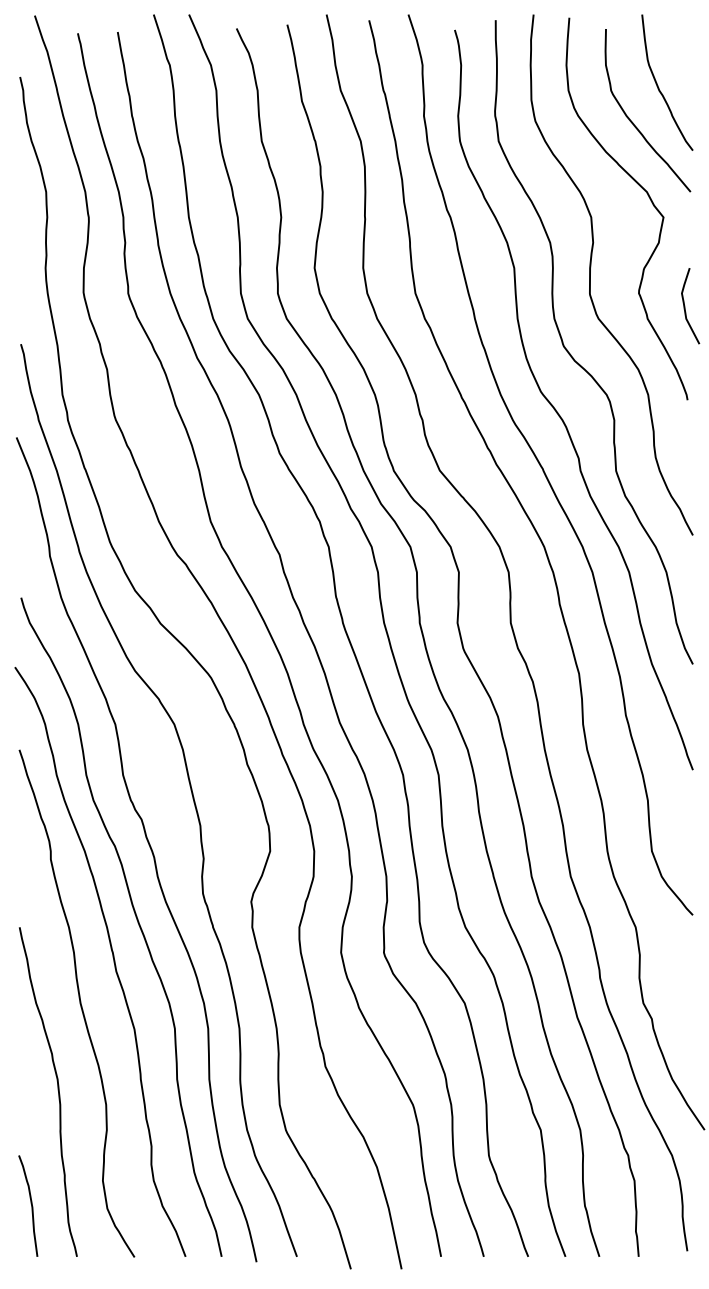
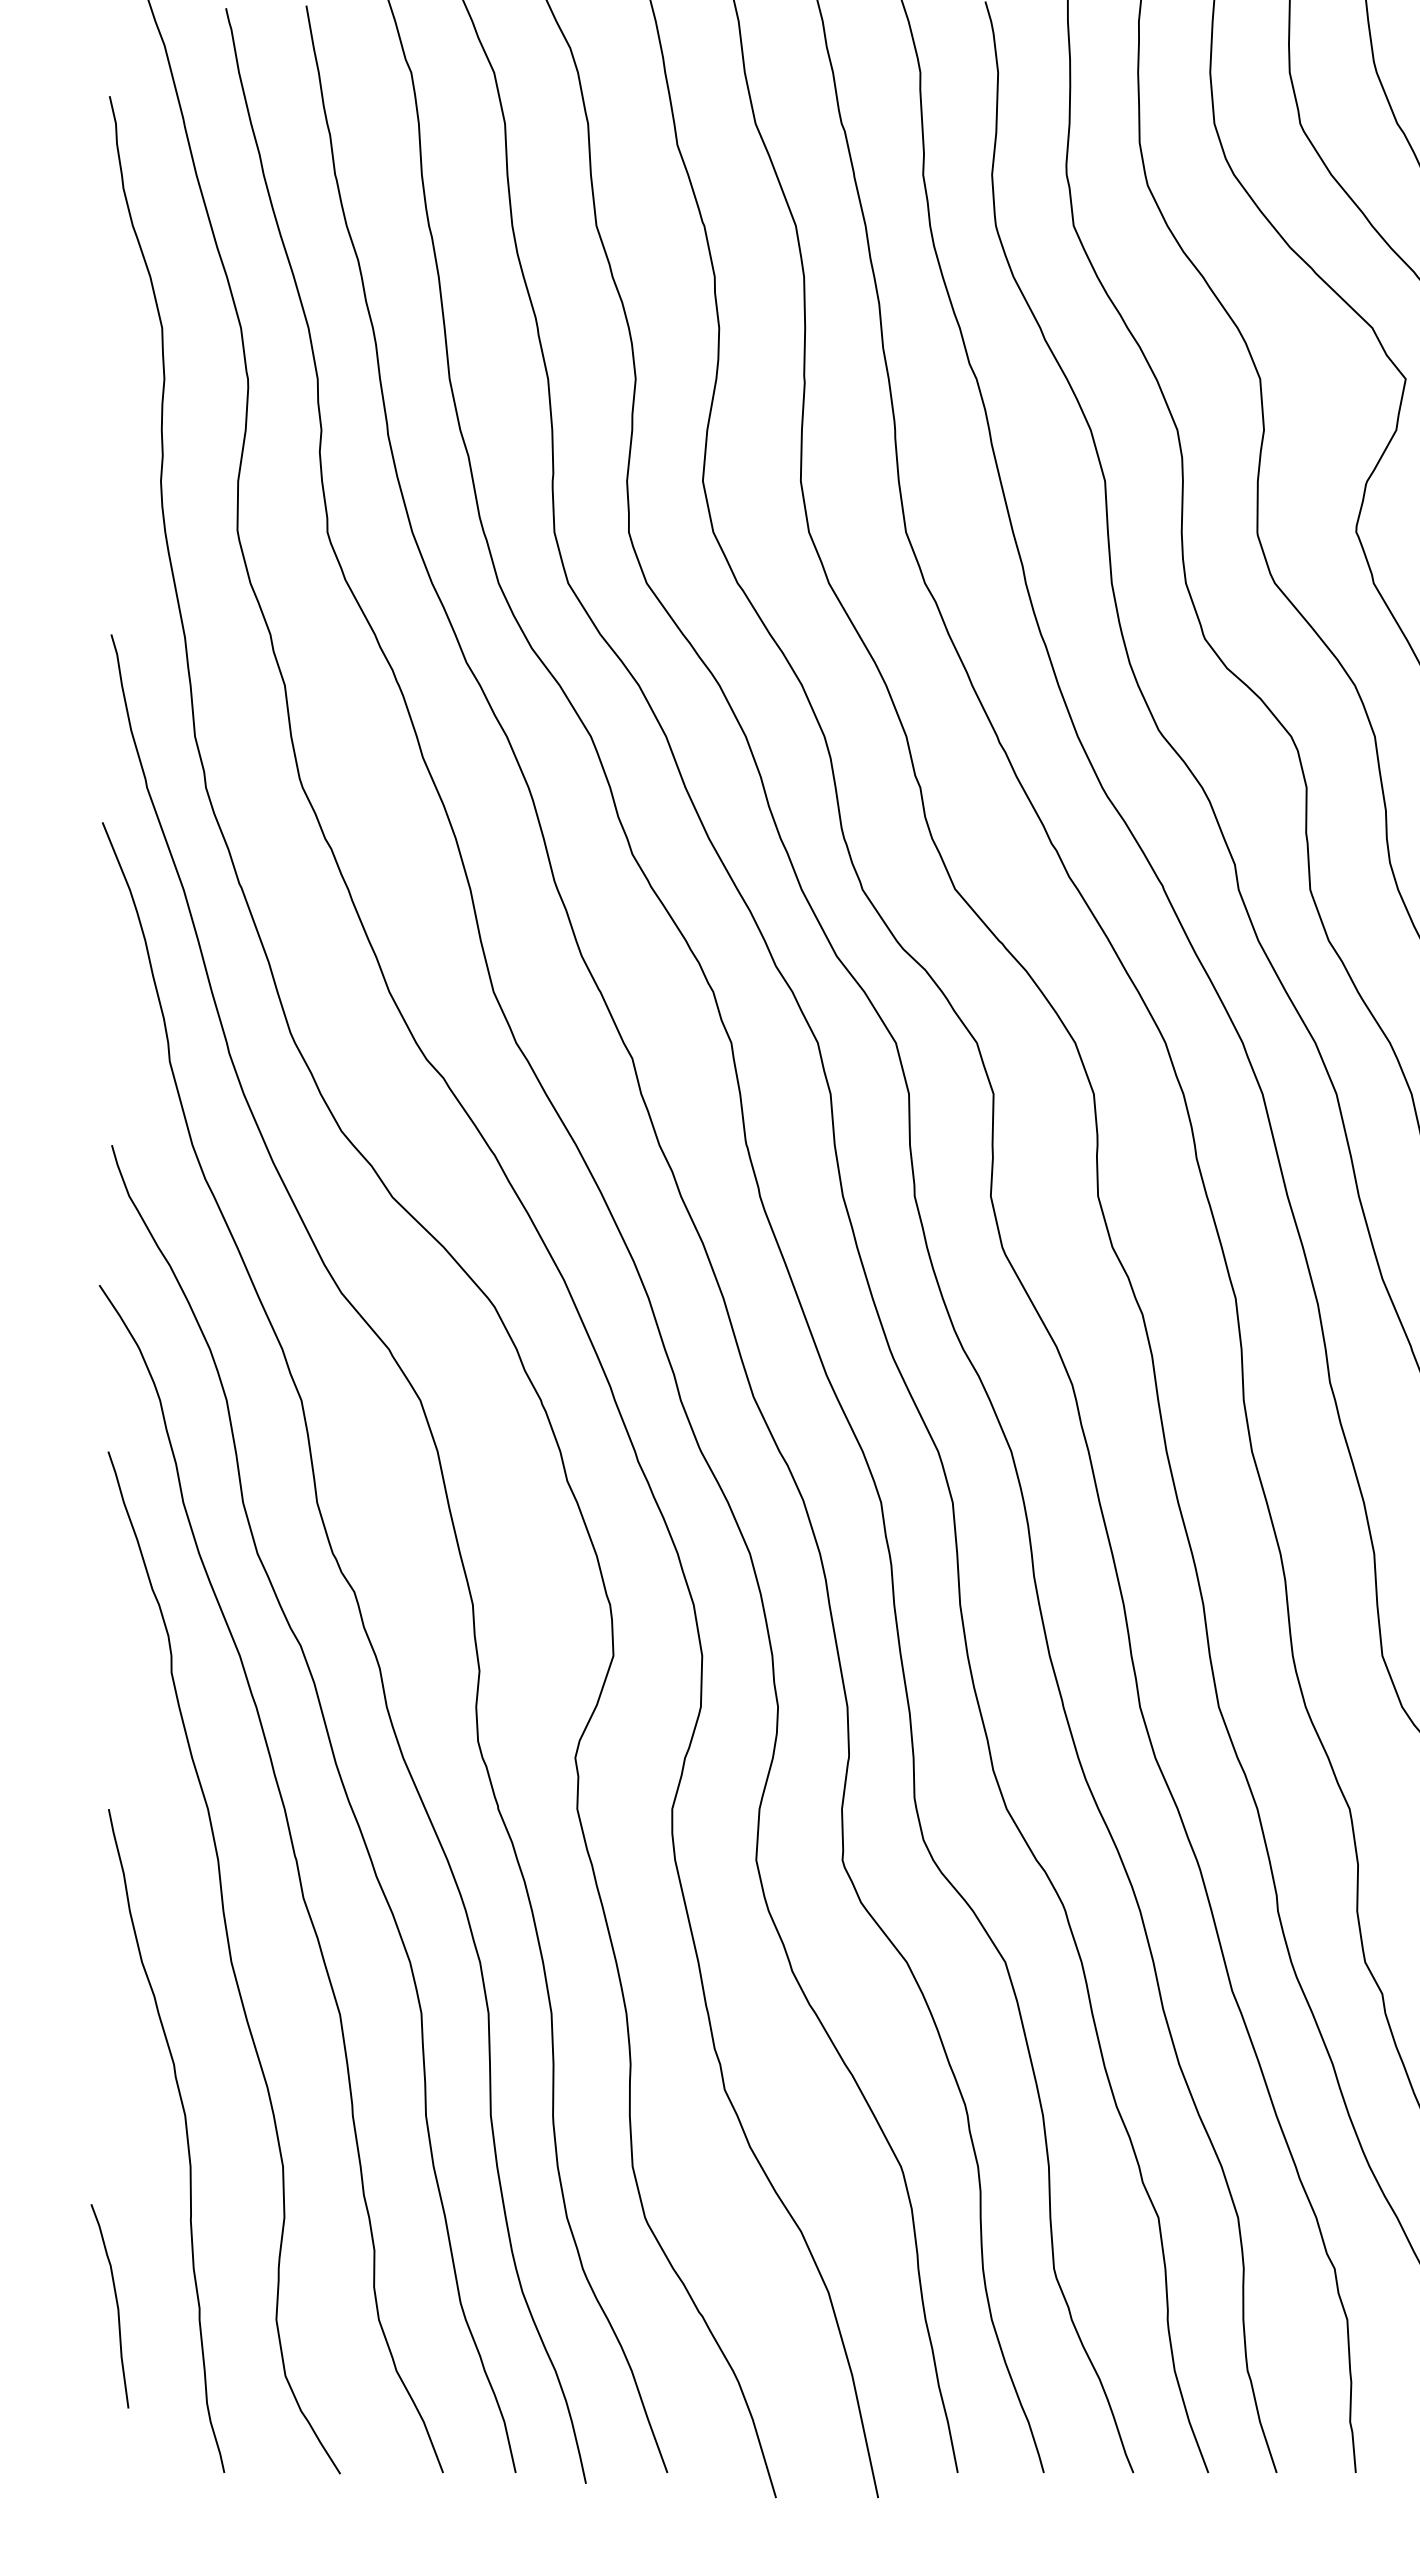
curve: (30, 1203) -> (114, 2301), moved

